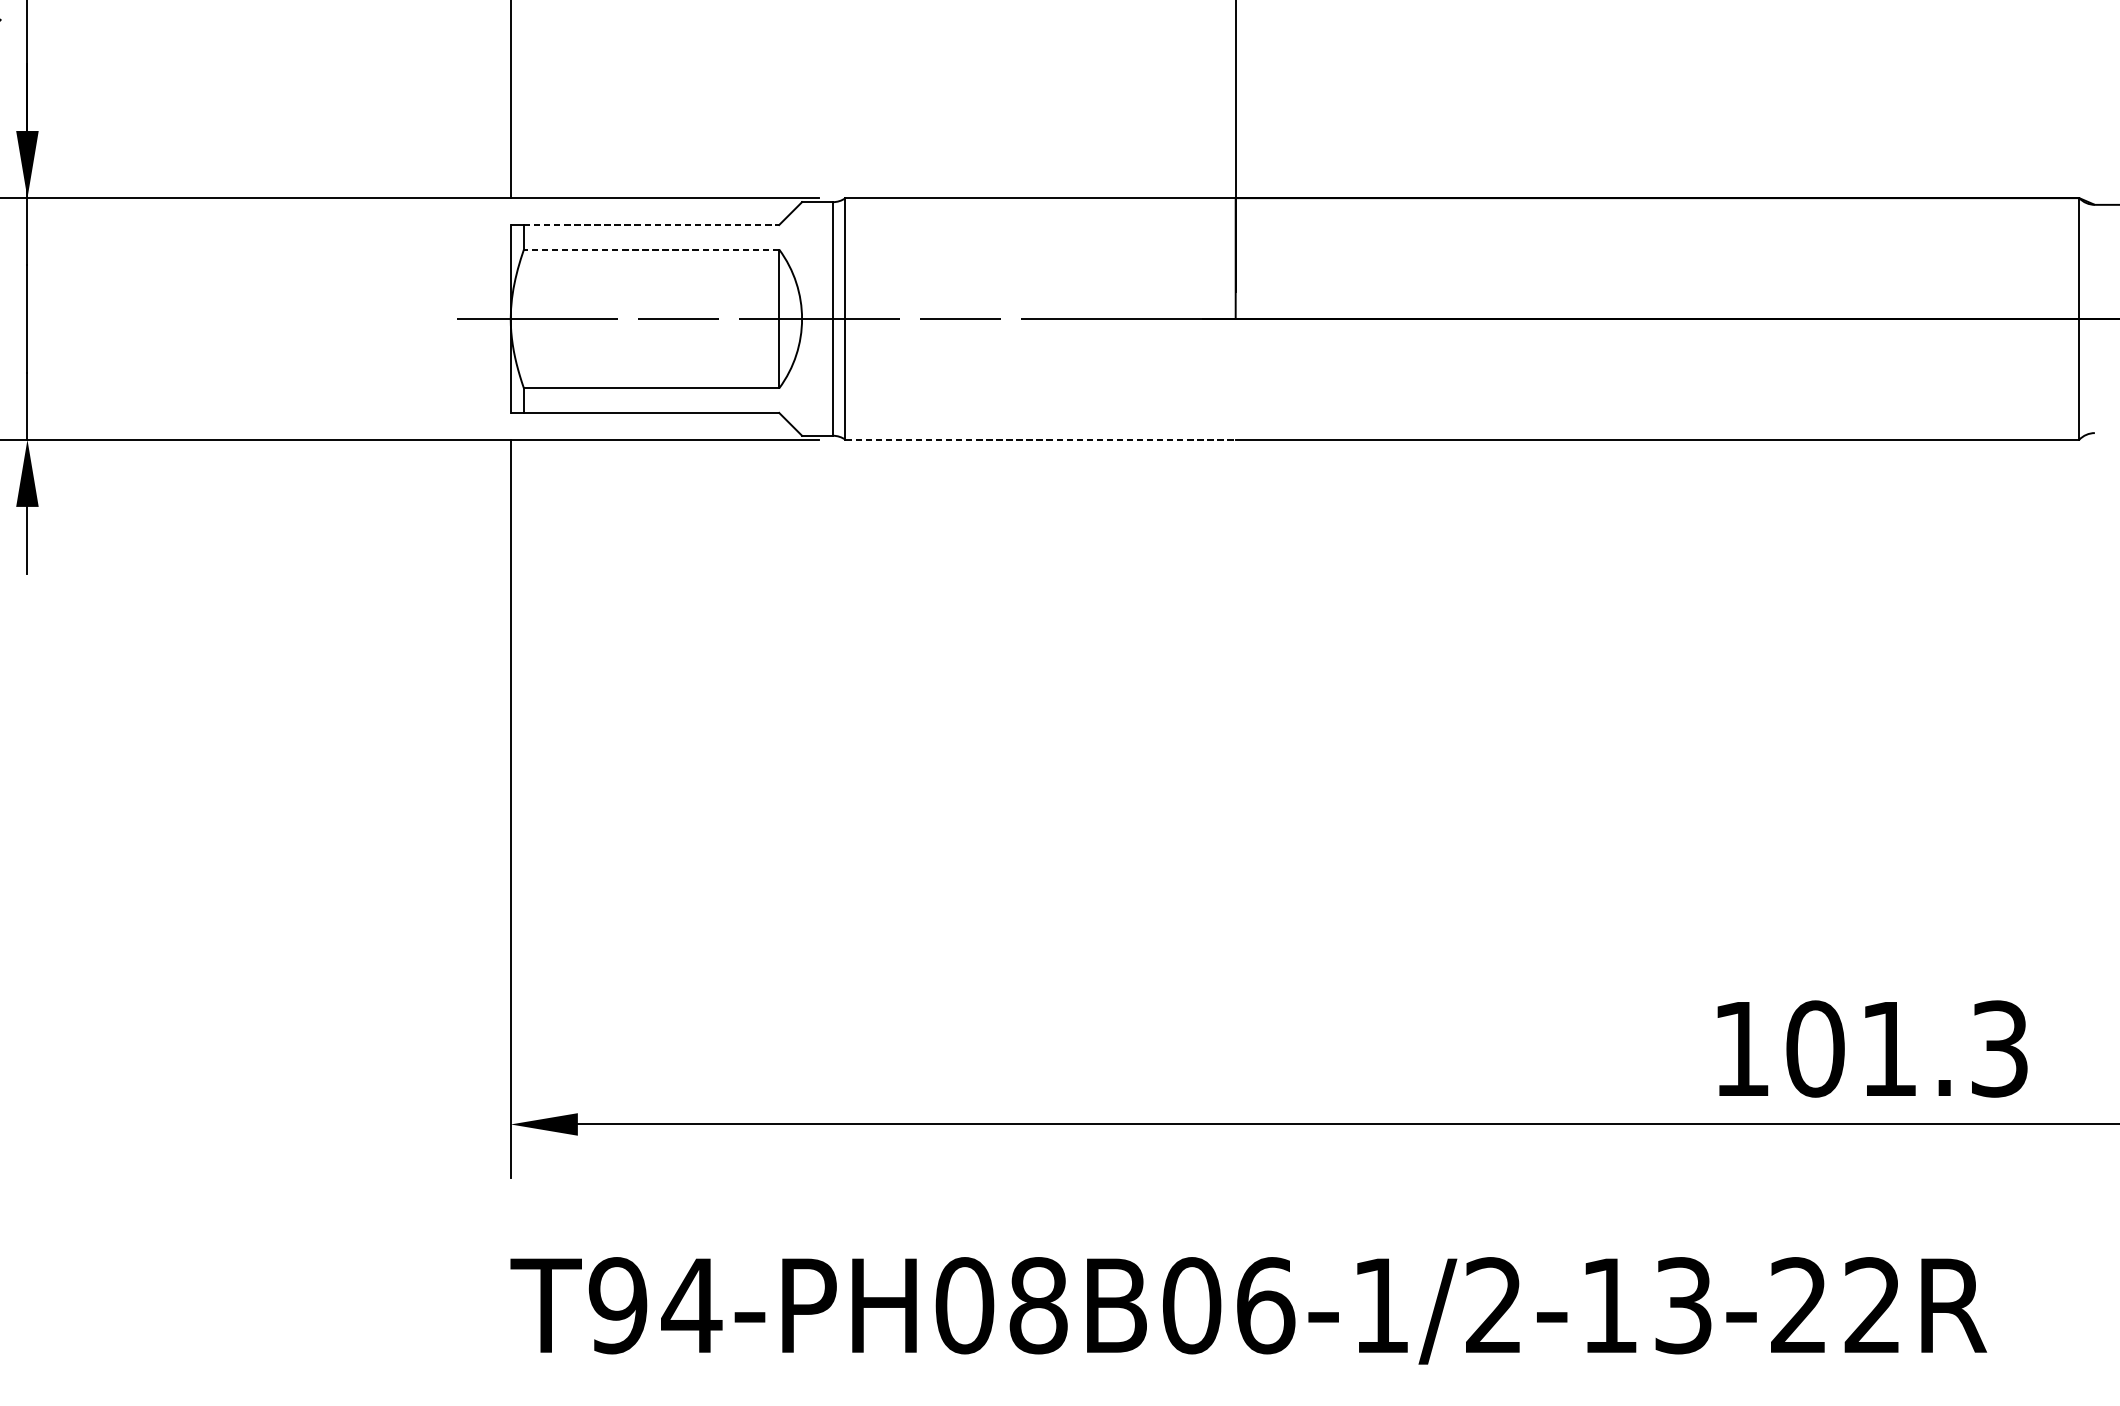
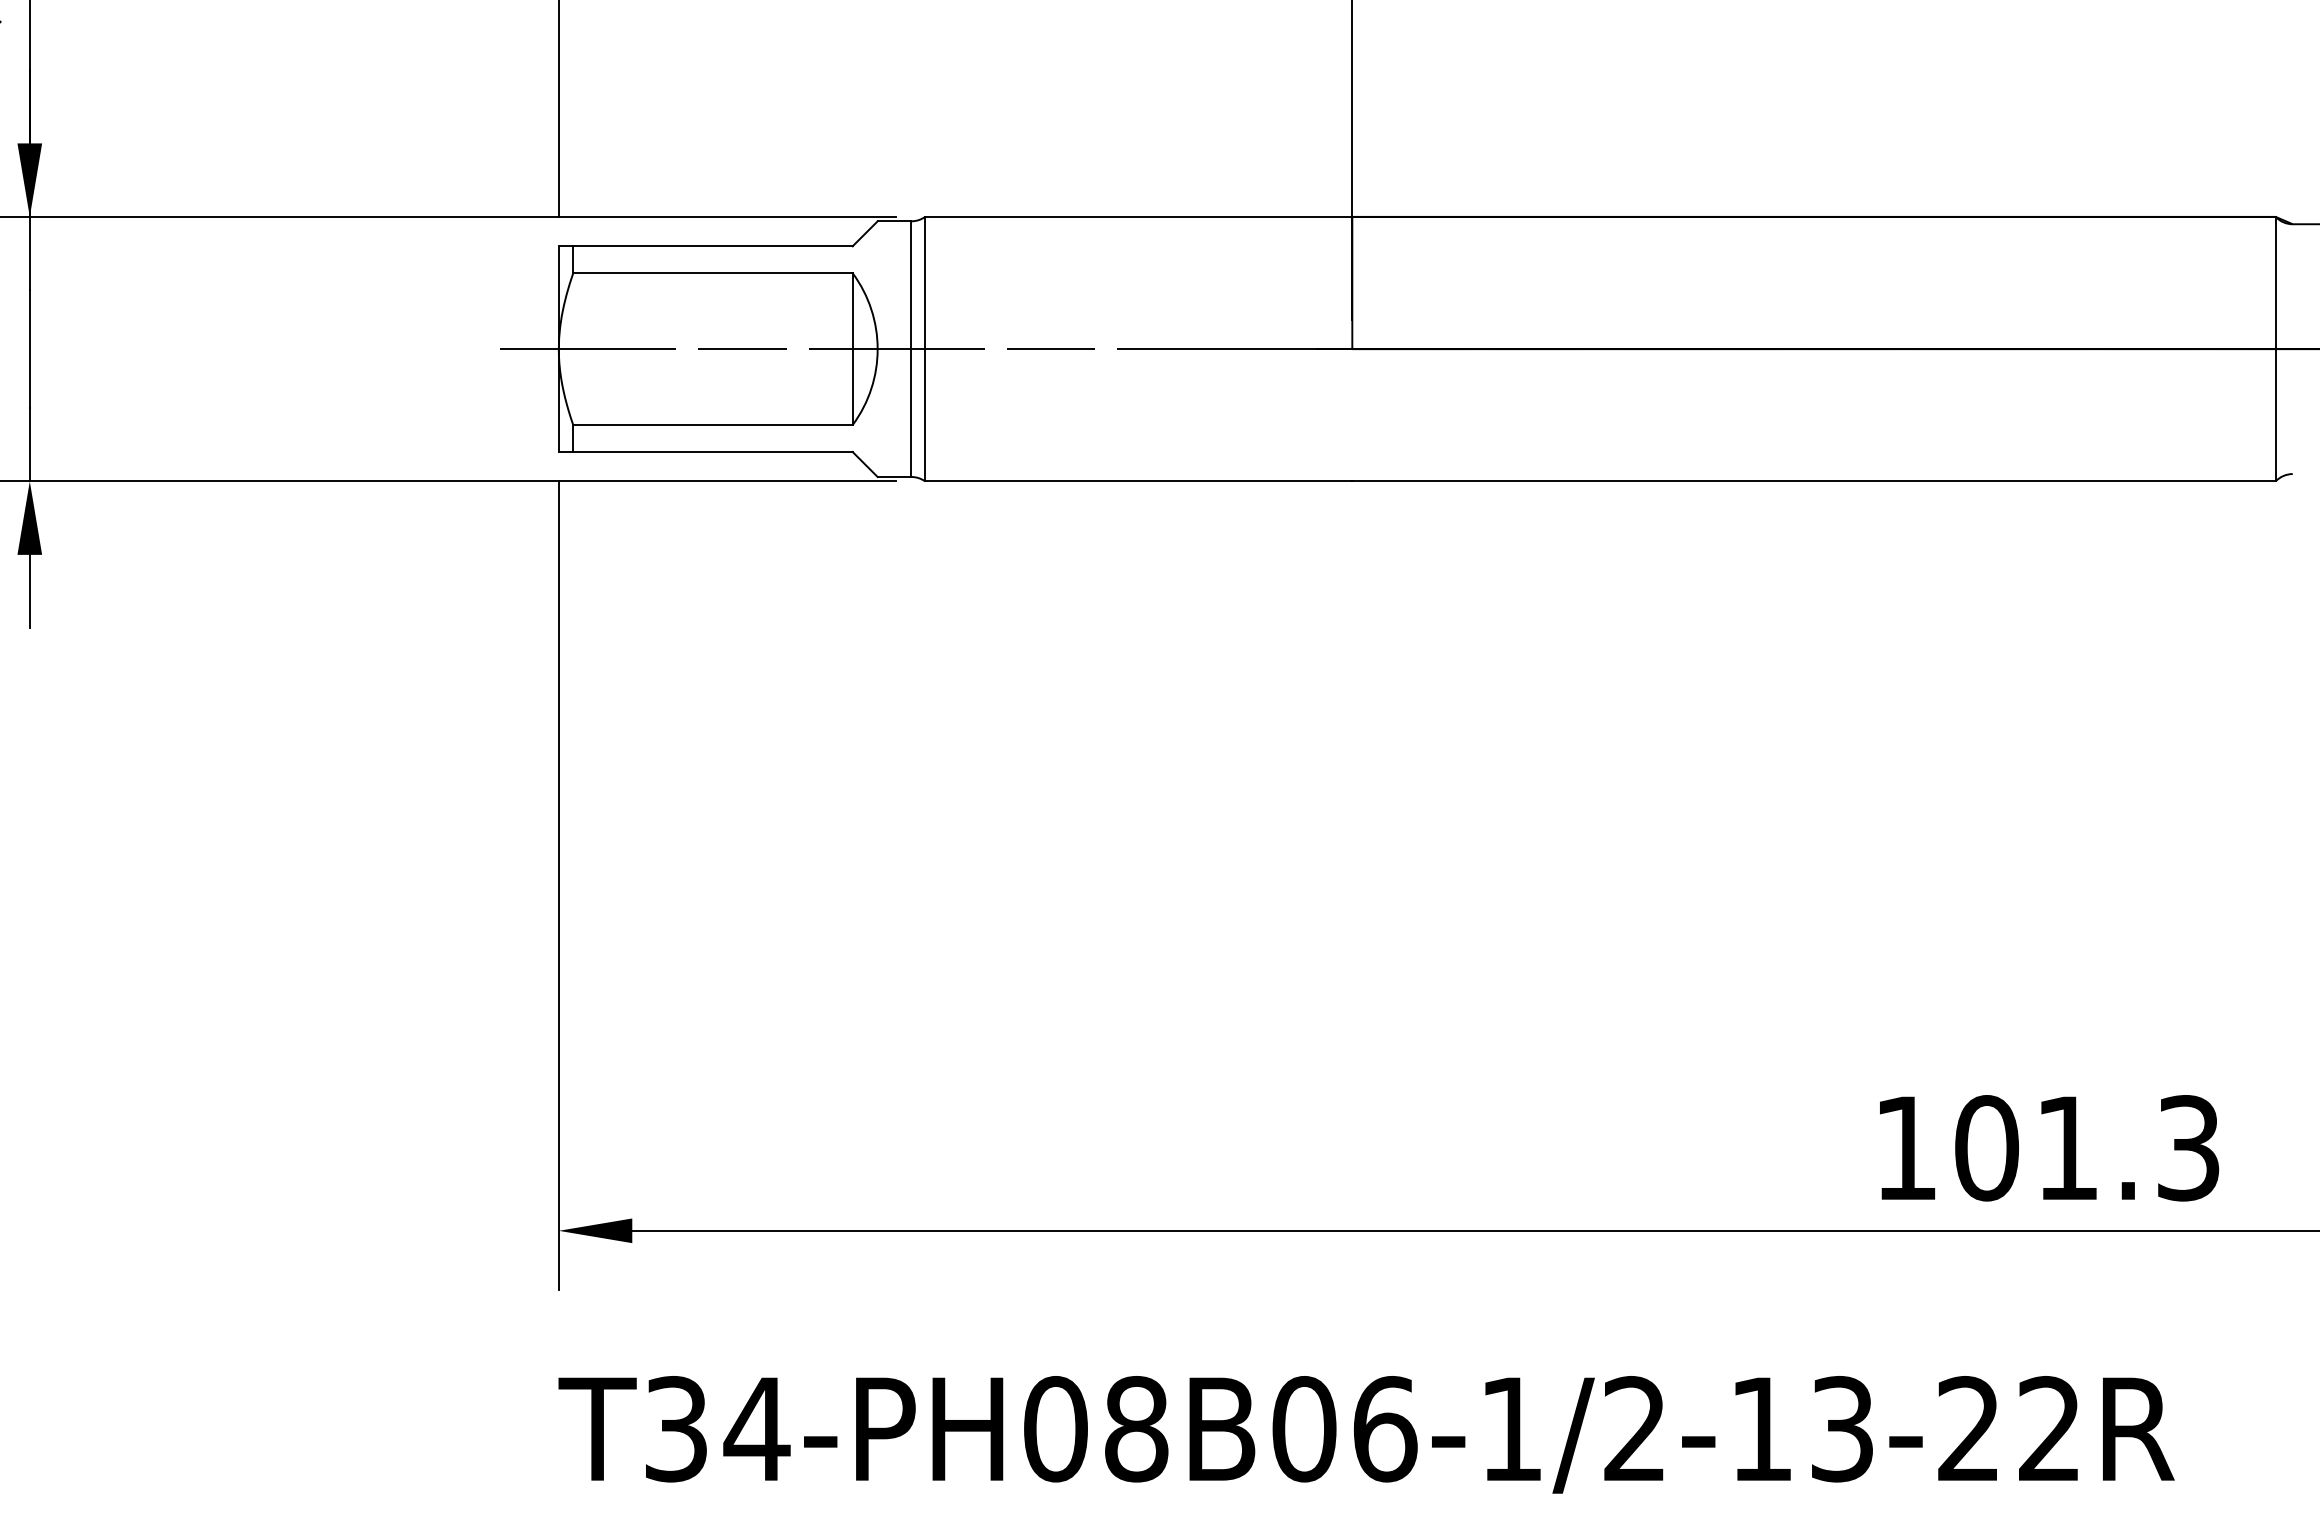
line: (651, 225) -> (712, 246), dashed -> solid
line: (651, 249) -> (712, 273), dashed -> solid
line: (1040, 439) -> (1138, 481), dashed -> solid
text: (618, 1305) -> (676, 1429), T94-PH08B06-1/2-13-22R -> T34-PH08B06-1/2-13-22R

